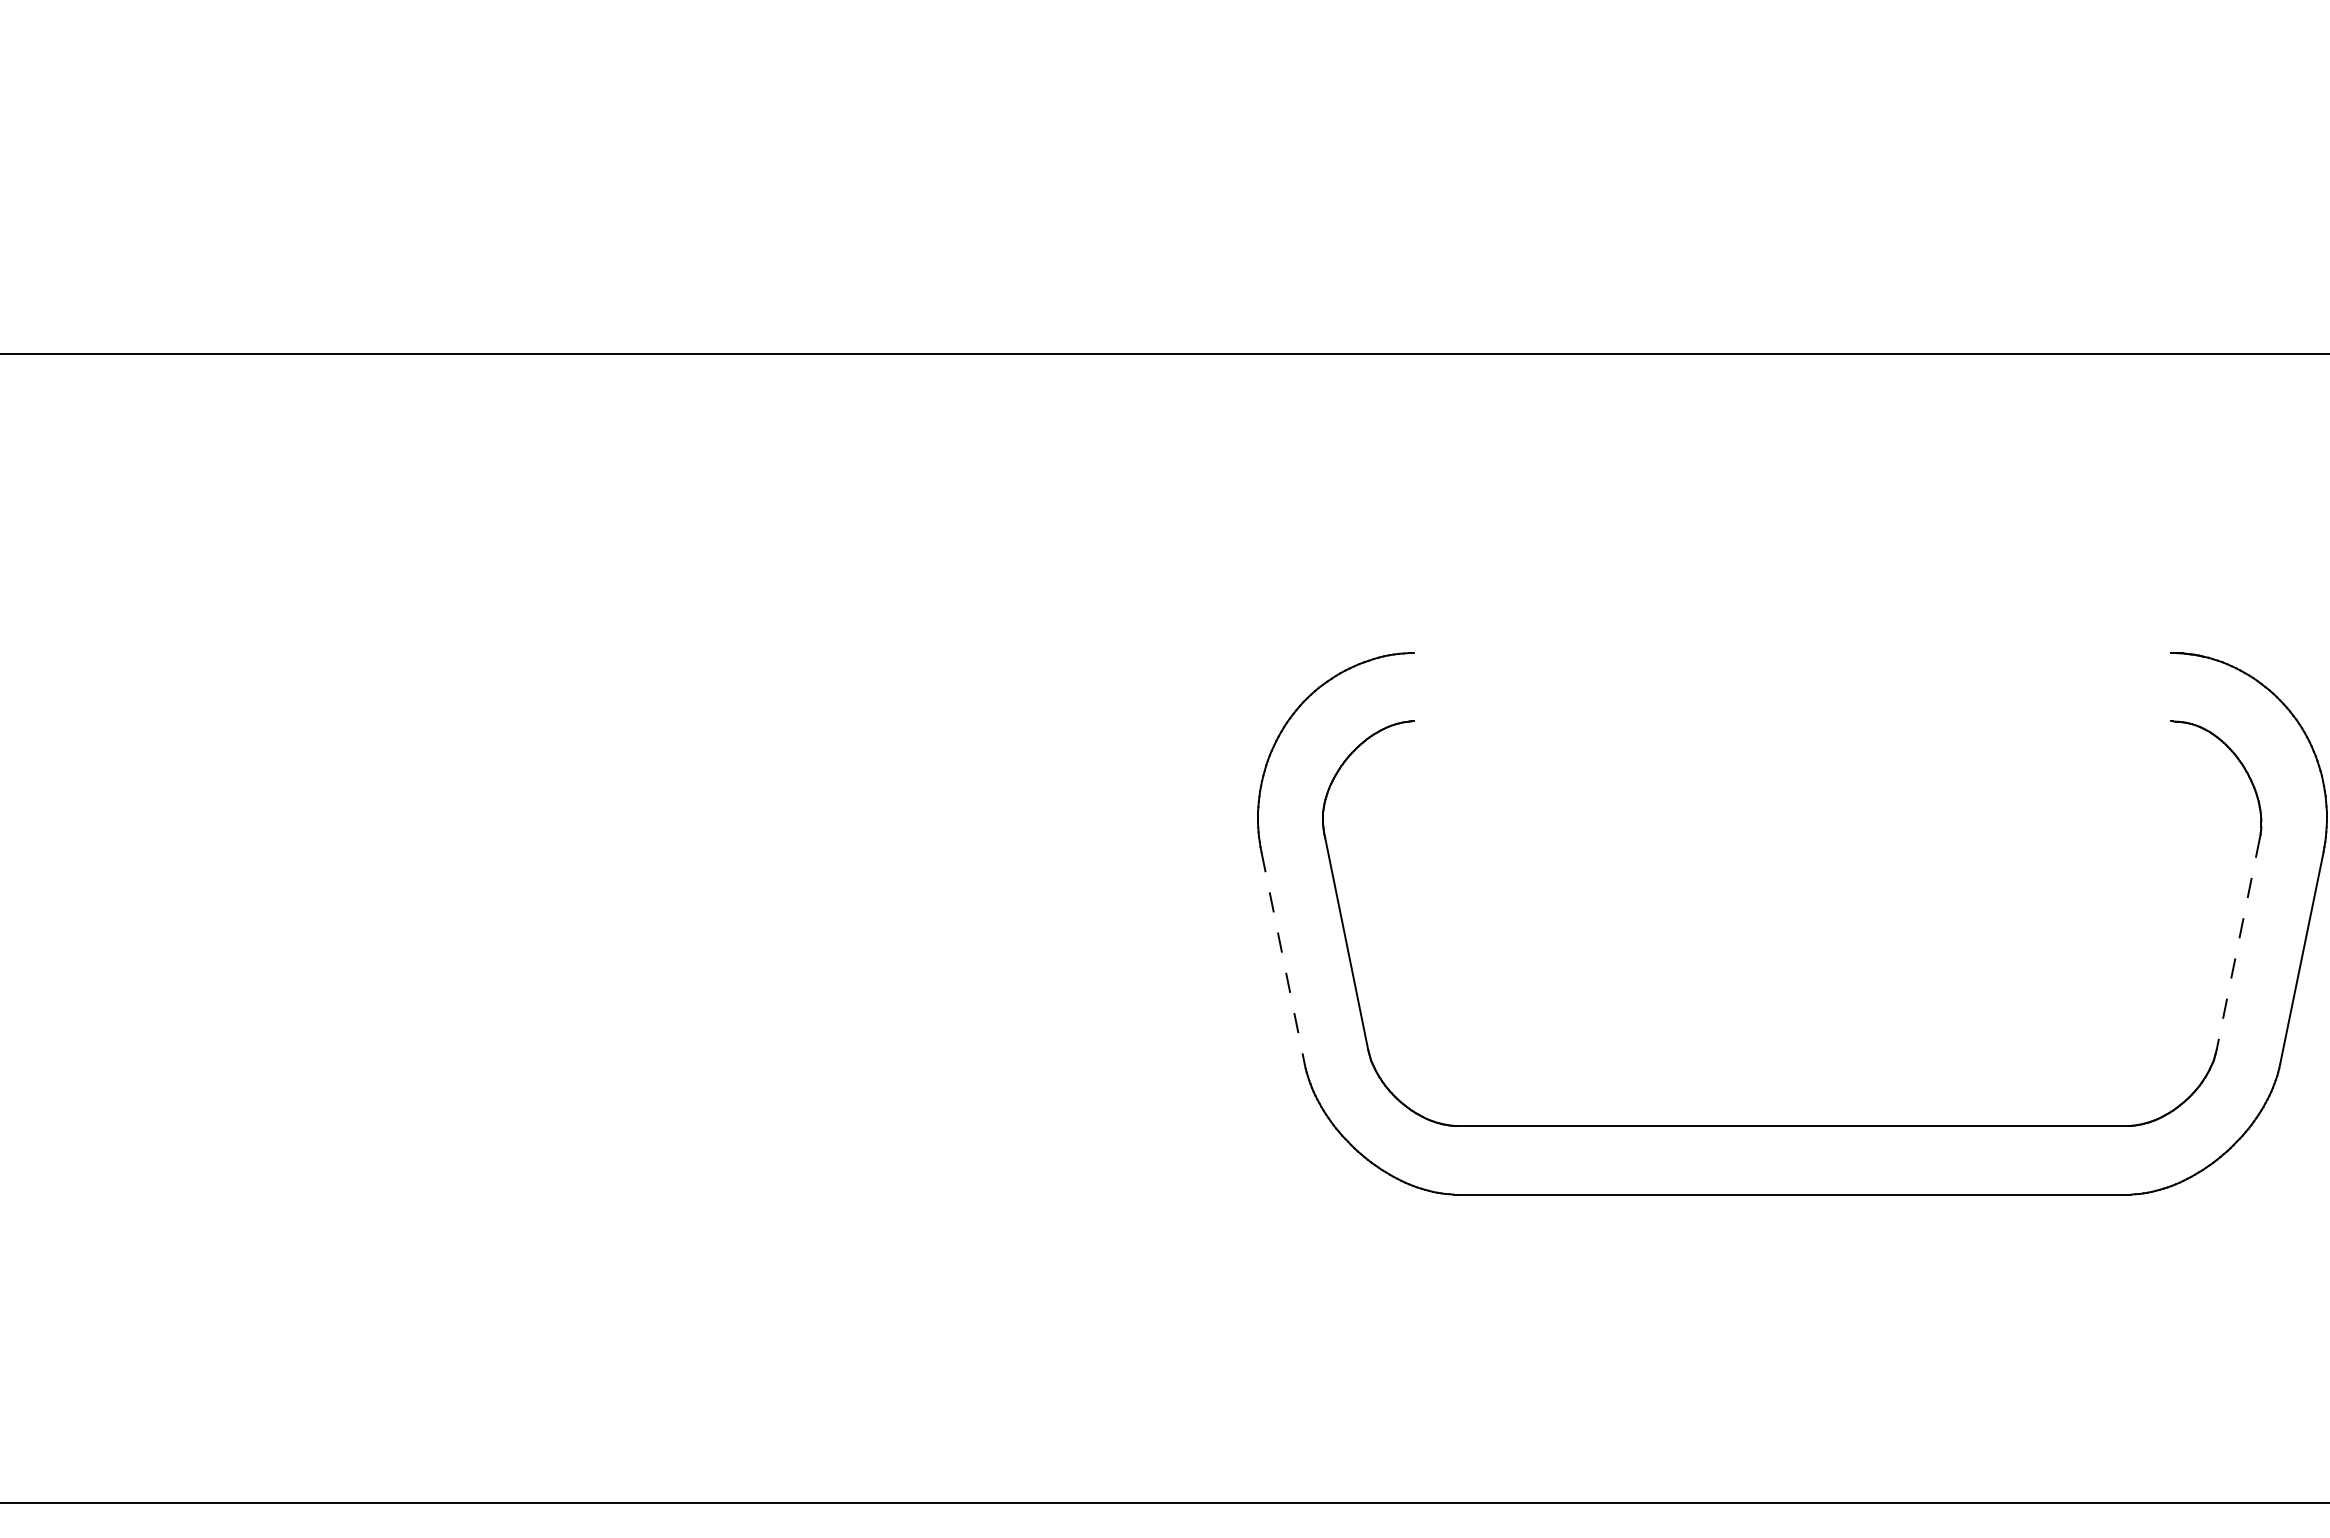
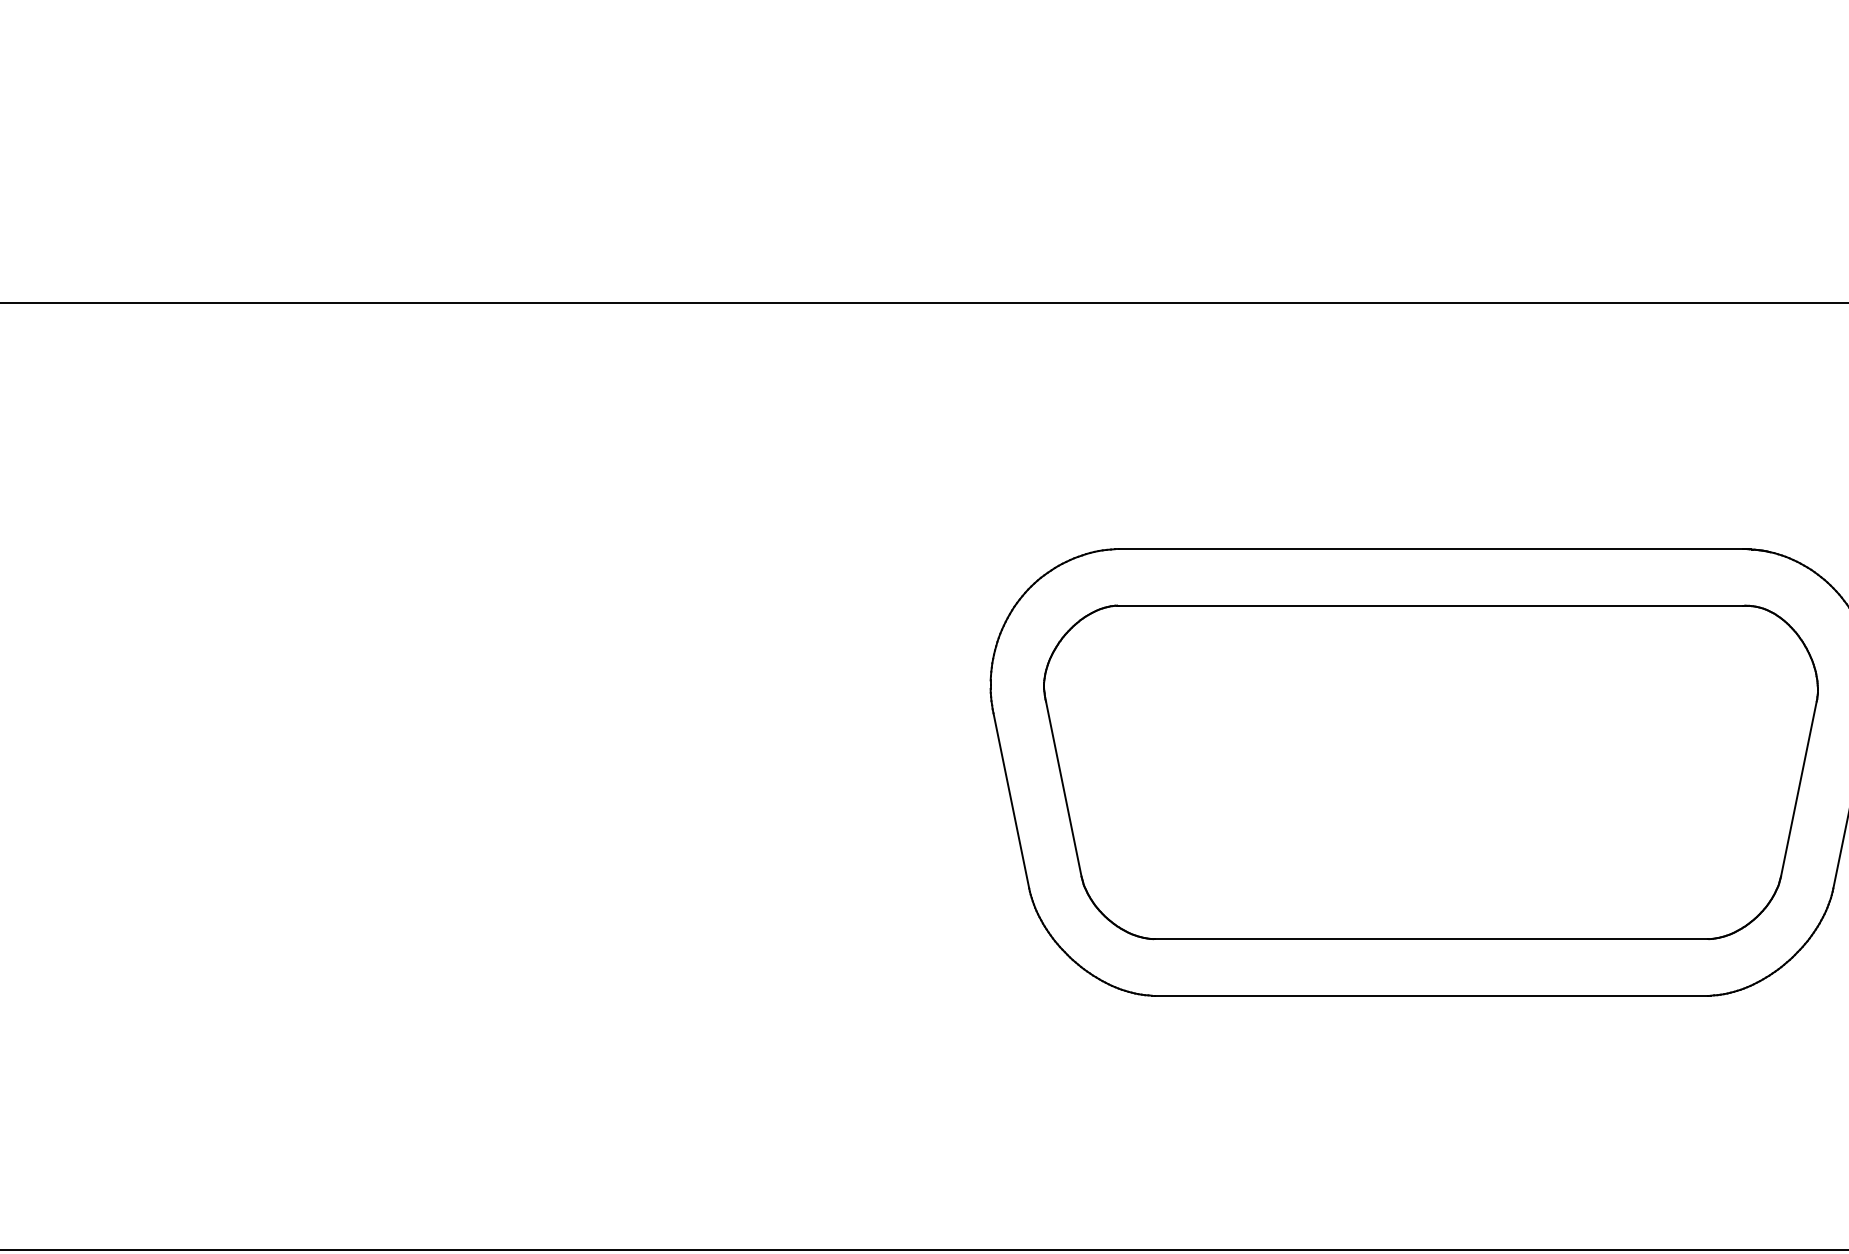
line: (1792, 653) -> (1431, 549), added
line: (1792, 721) -> (1431, 605), added
line: (2238, 944) -> (1799, 789), dashed -> solid
line: (1283, 958) -> (1011, 801), dashed -> solid

